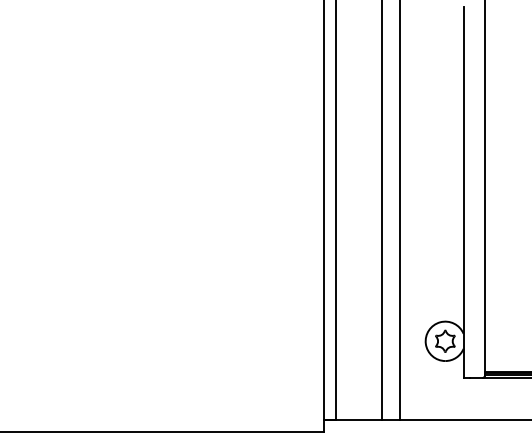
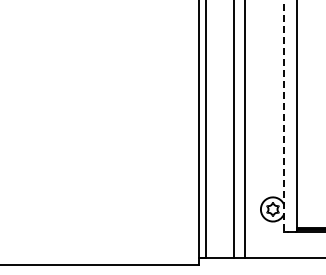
line: (464, 191) -> (284, 117), solid -> dashed

